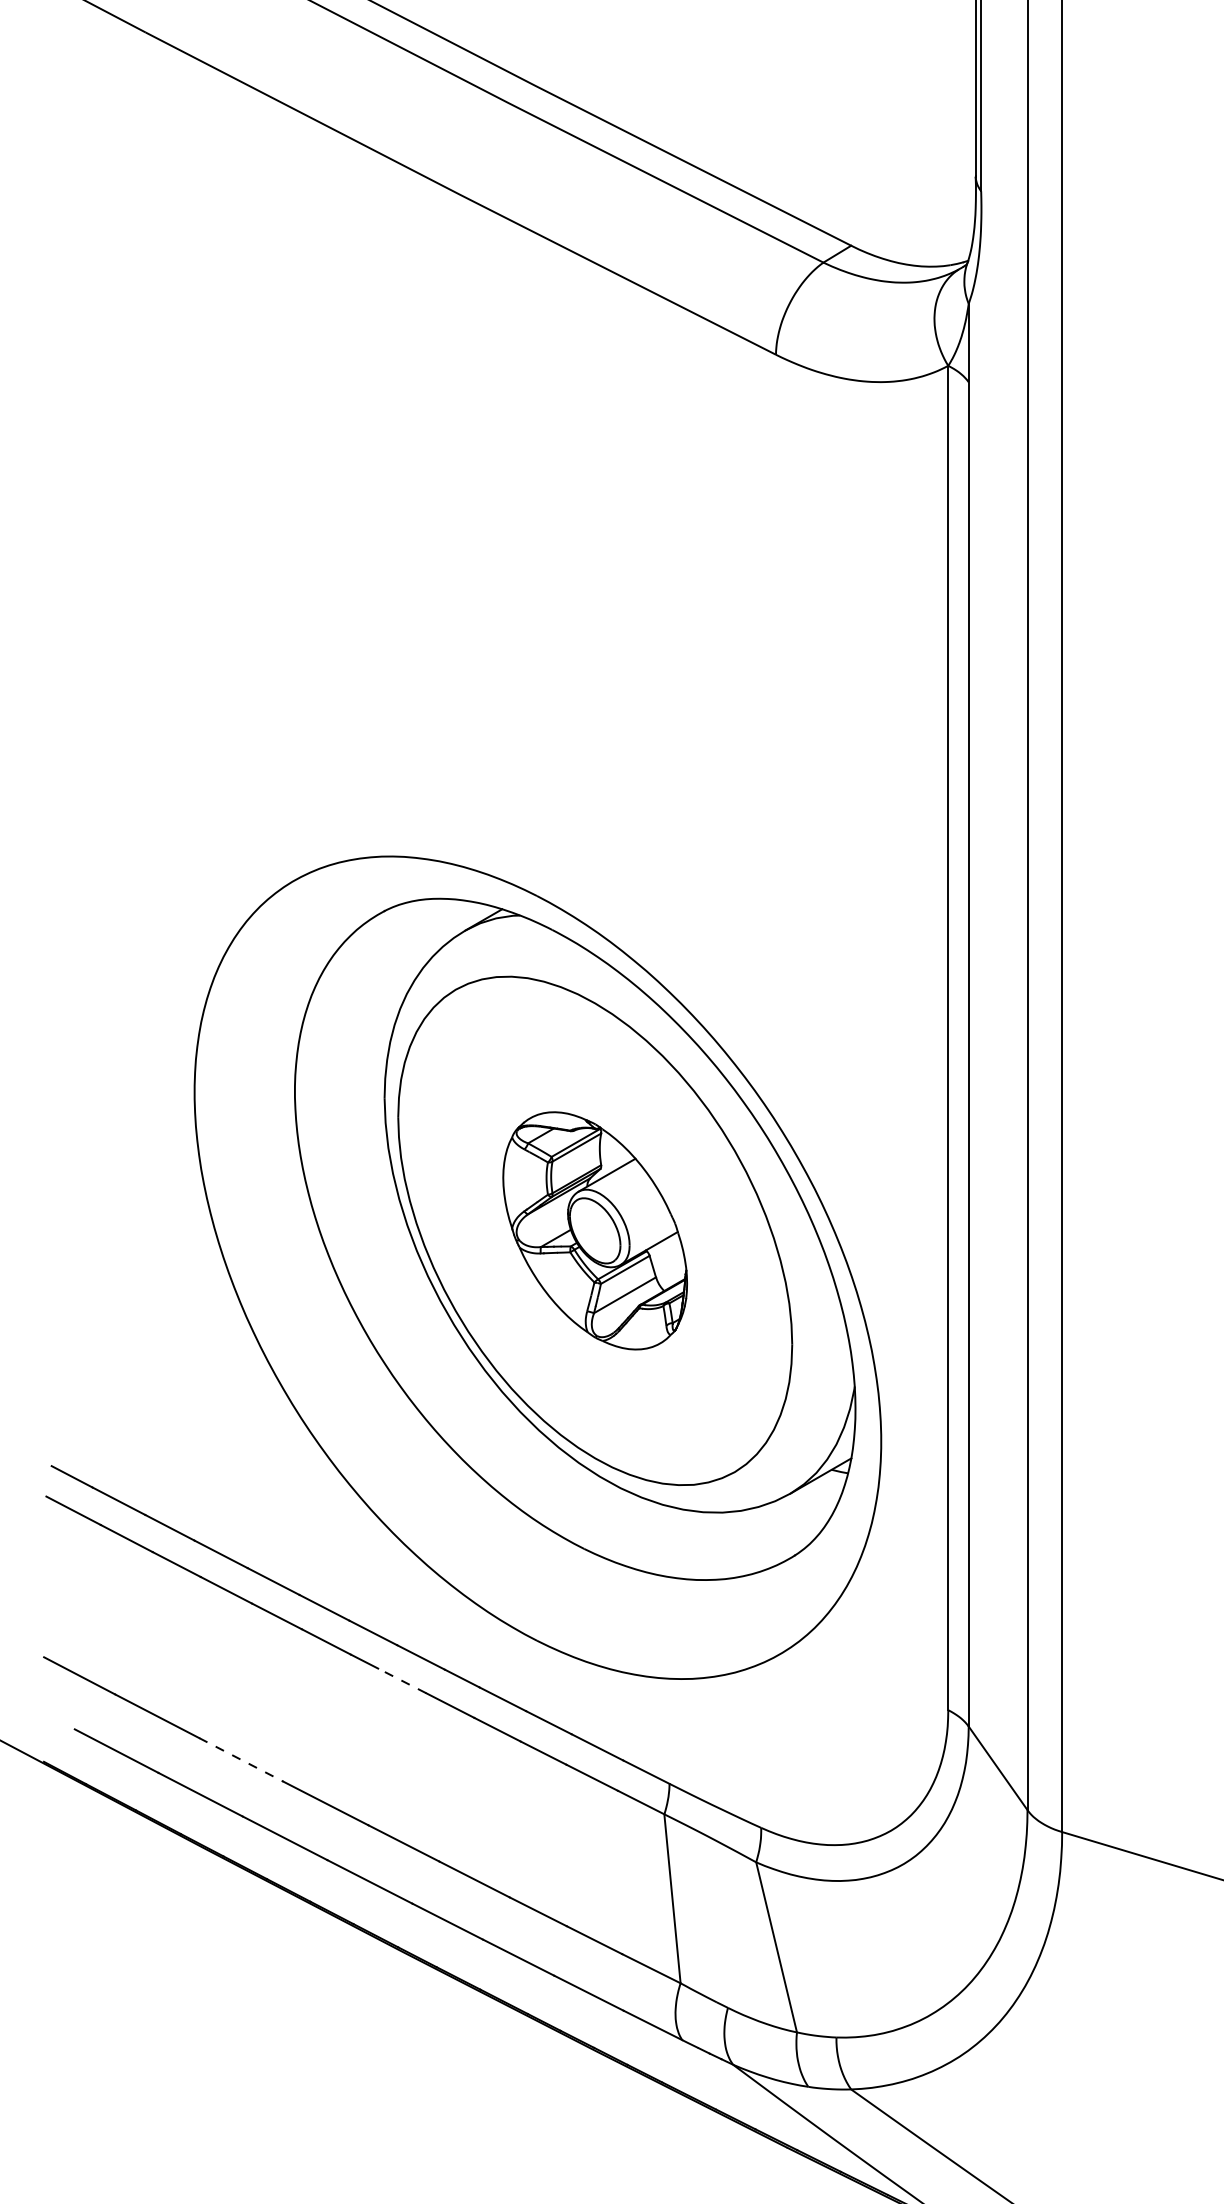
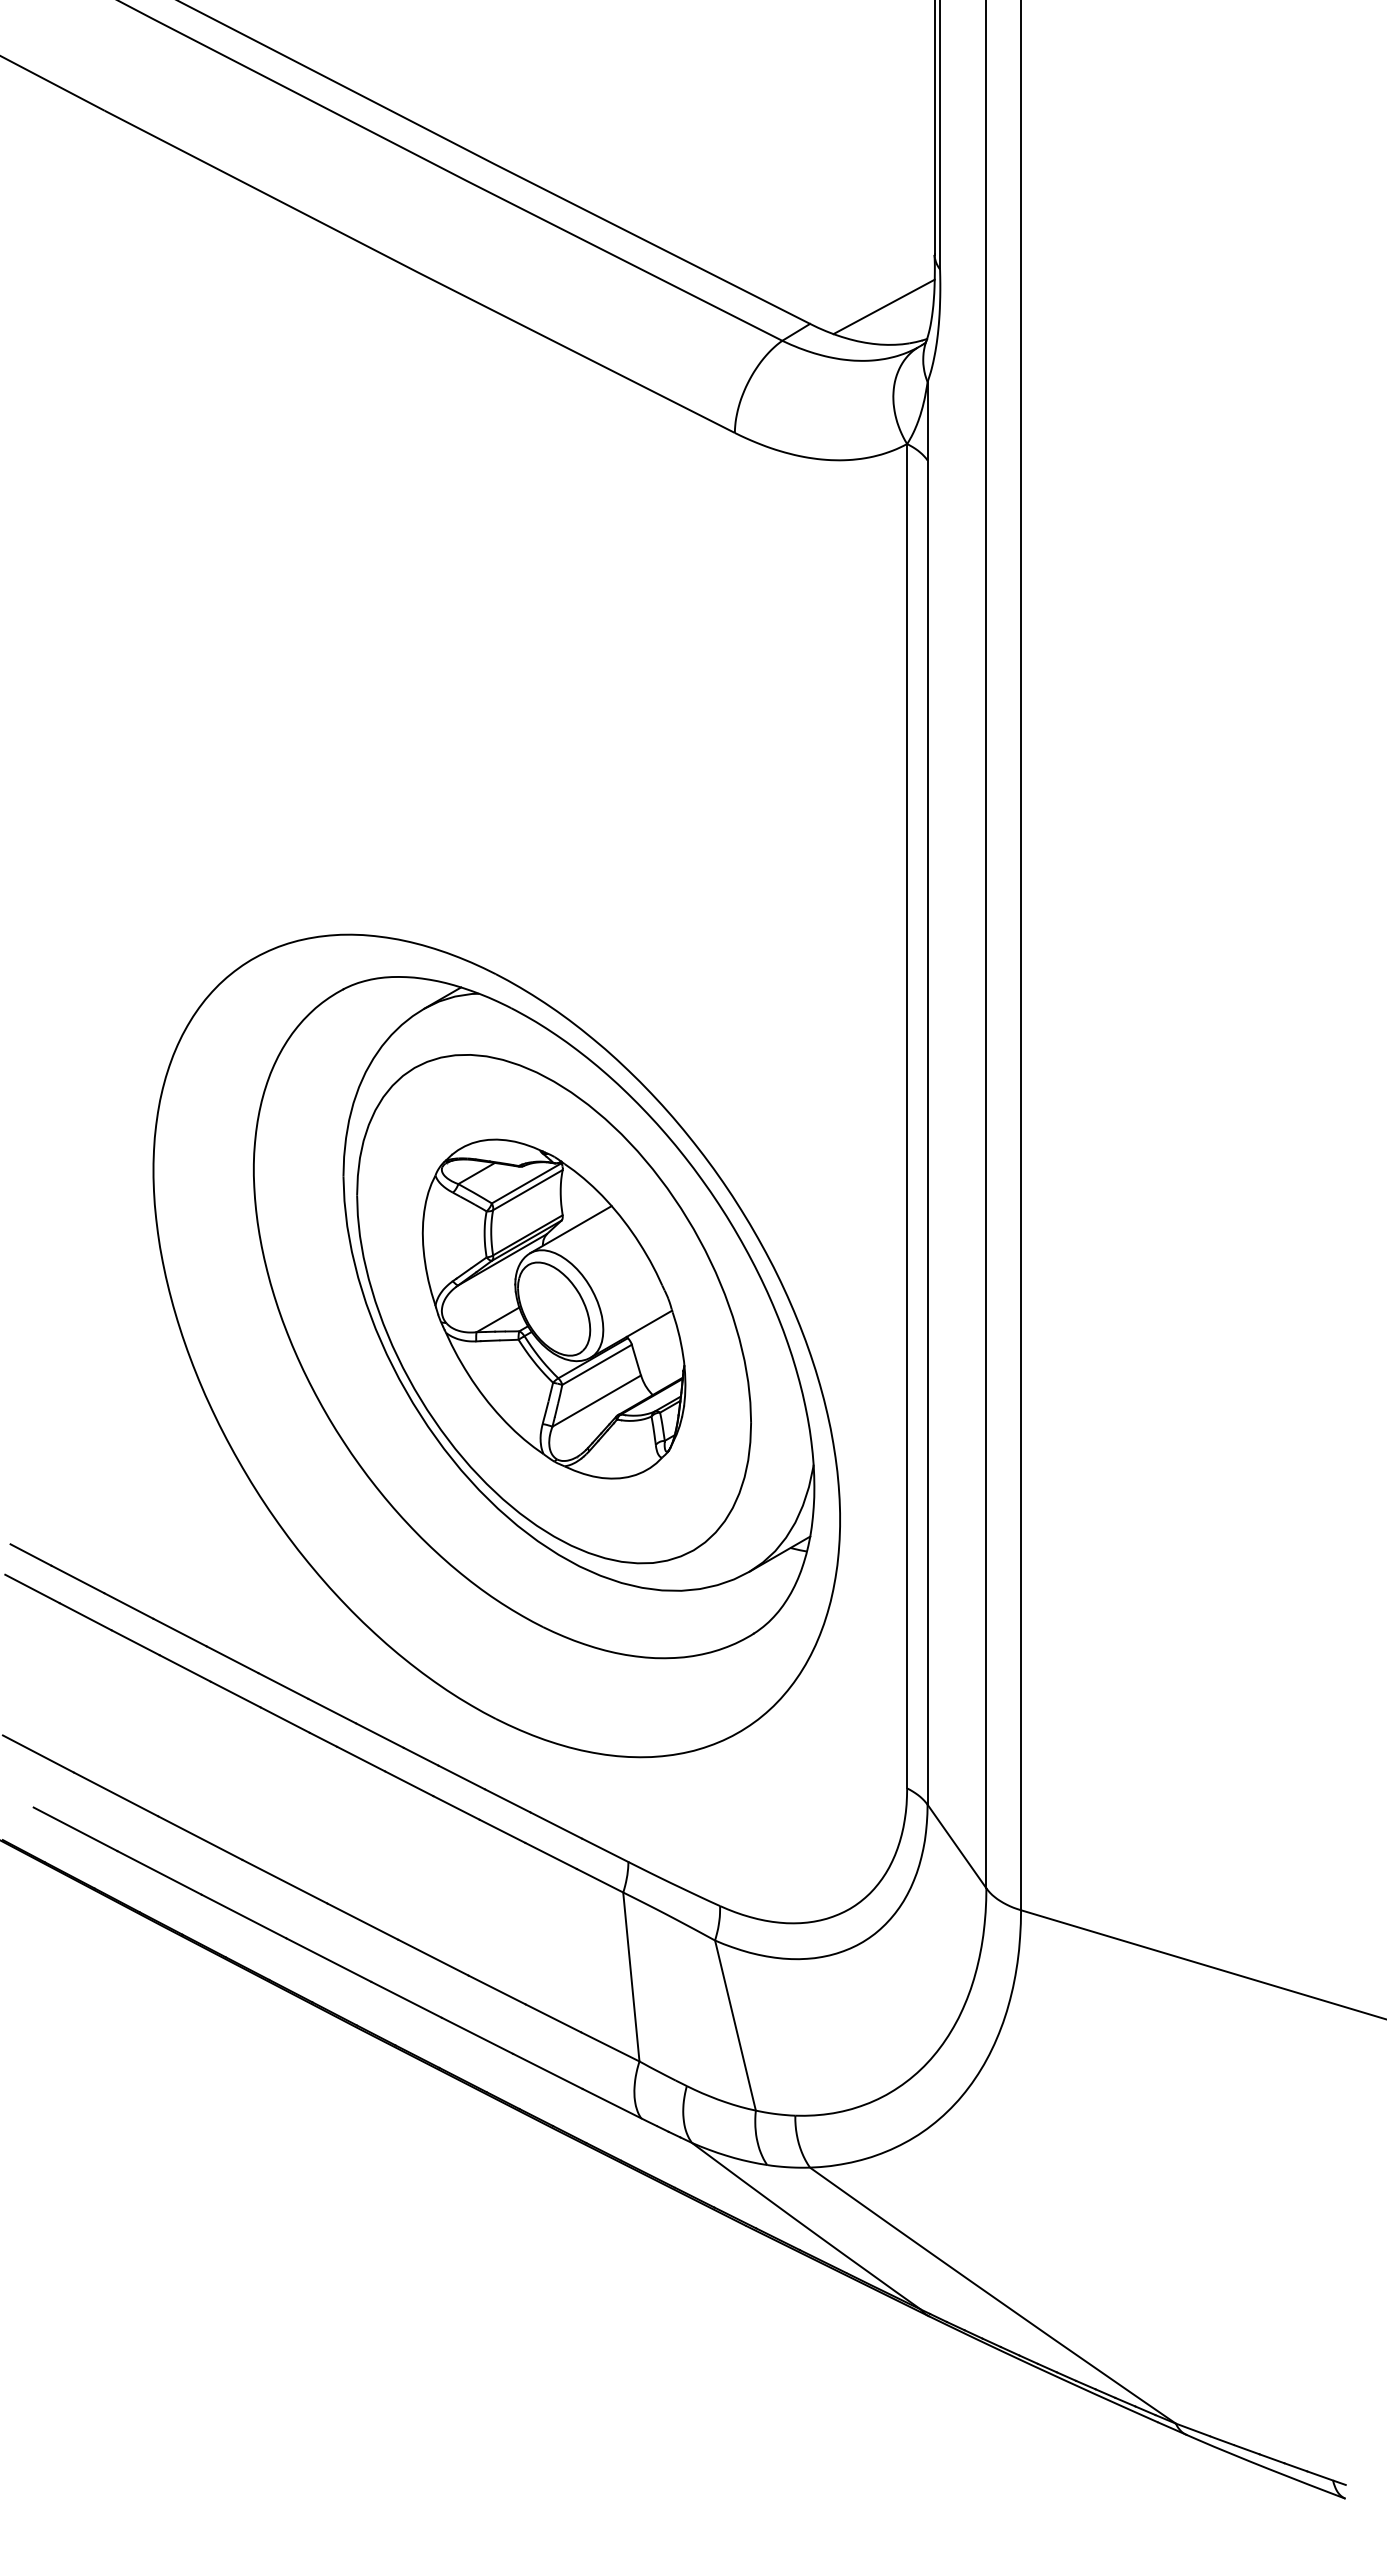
line: (924, 228) -> (883, 306), added
part: (594, 1230) -> (553, 1308), size x1.43
line: (402, 1681) -> (361, 1759), dashed -> solid
line: (241, 1760) -> (200, 1838), dashed -> solid

